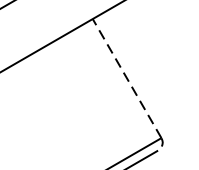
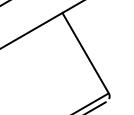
line: (126, 77) -> (85, 52), dashed -> solid

